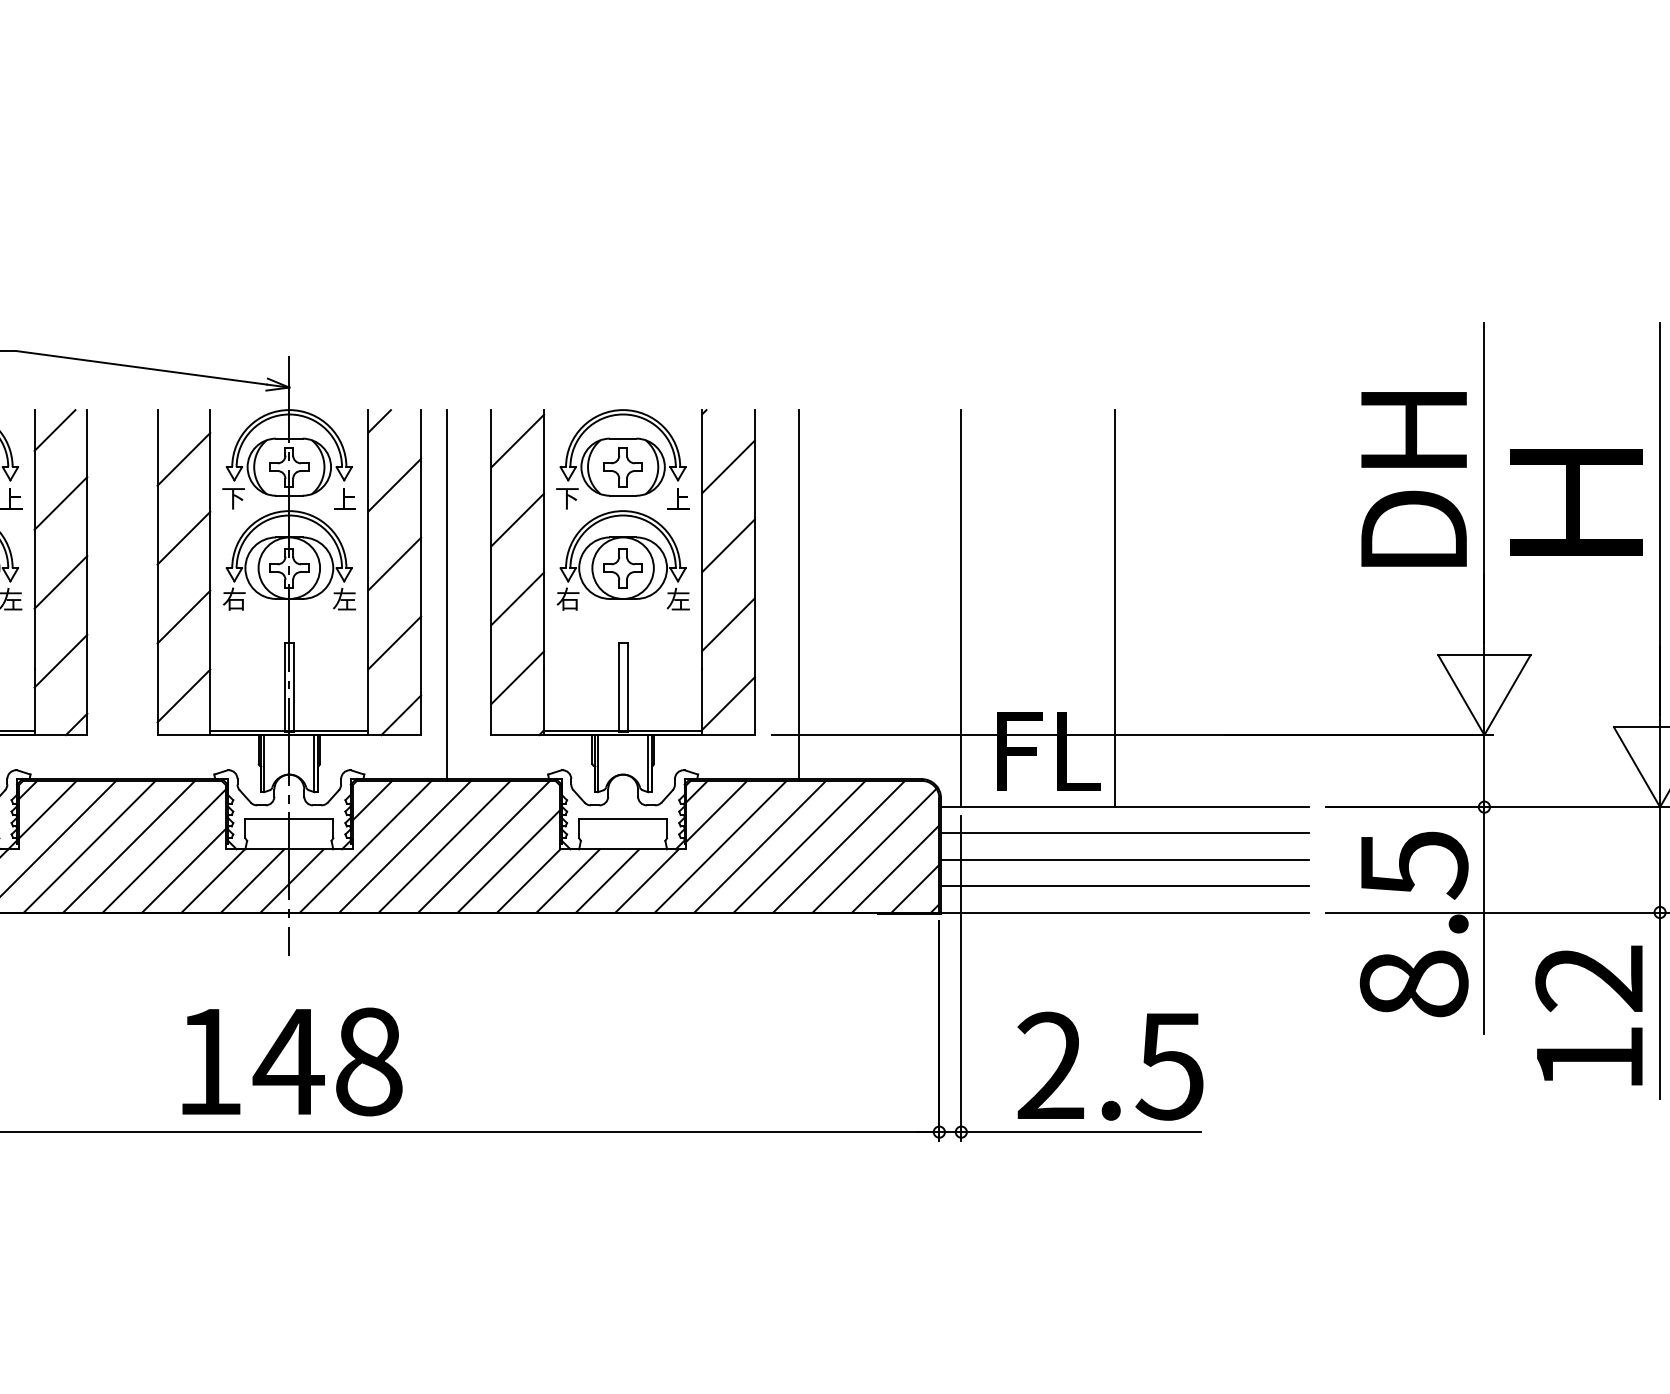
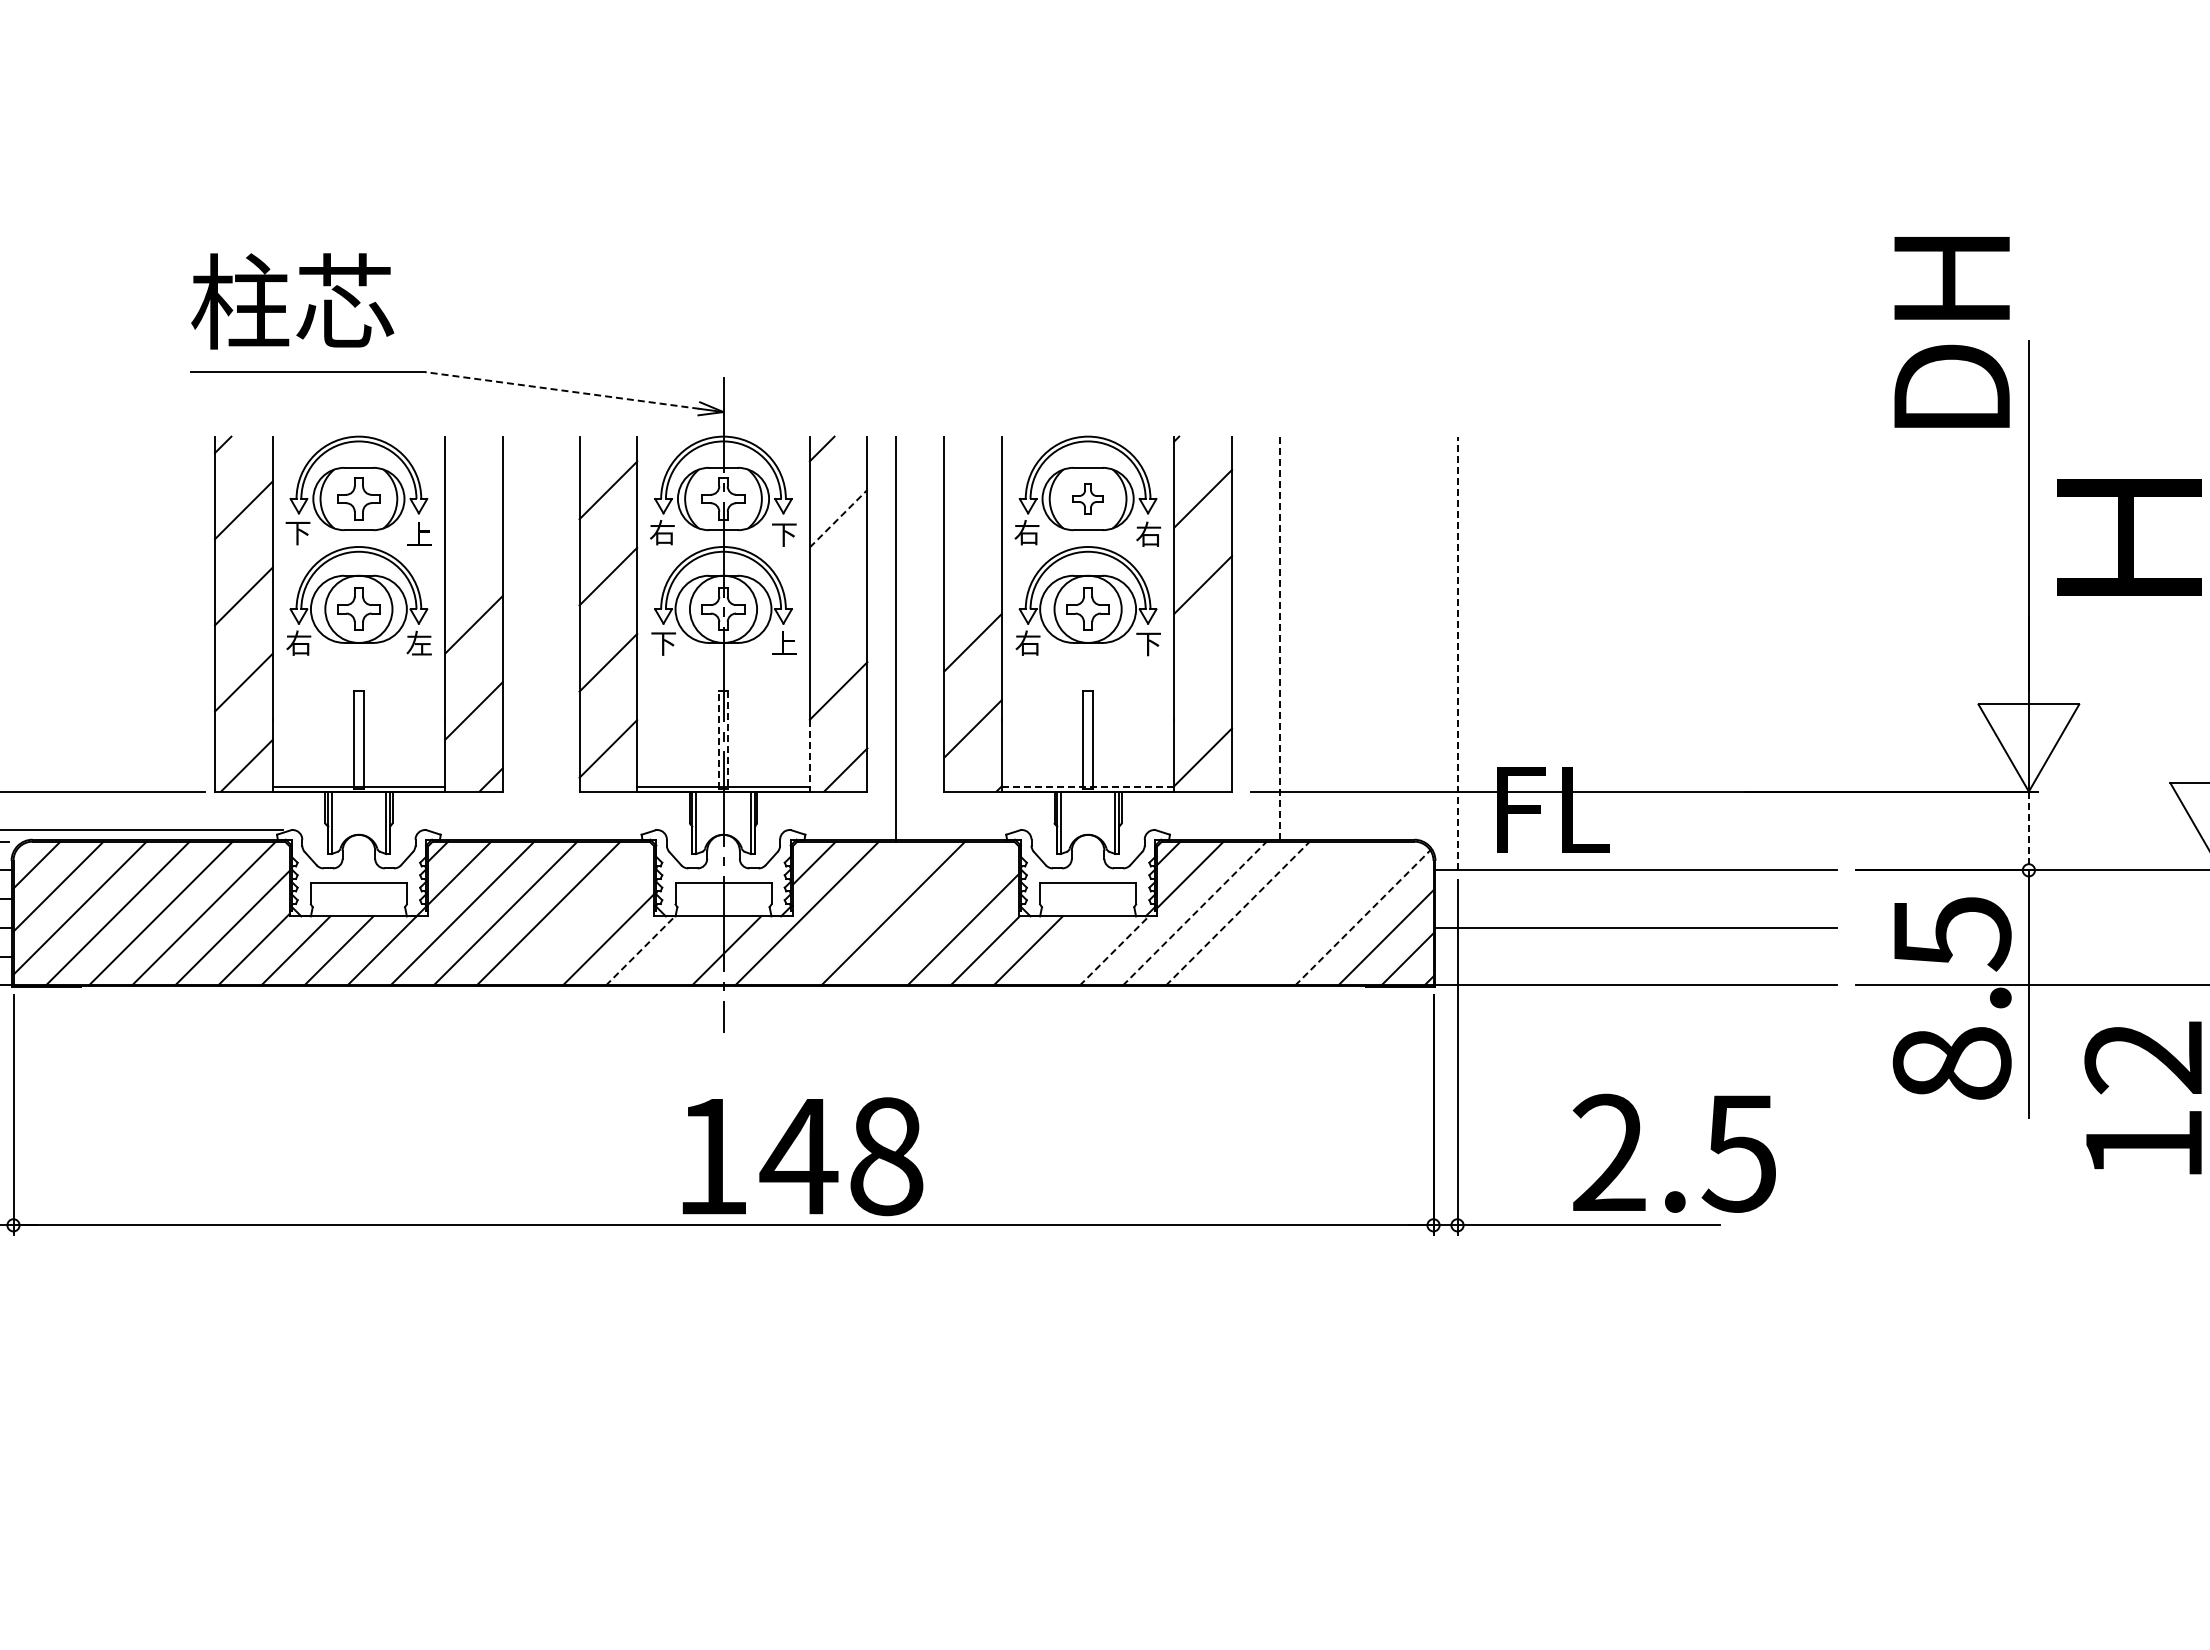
line: (141, 367) -> (561, 390), solid -> dashed
line: (54, 430) -> (467, 458), removed
line: (517, 441) -> (972, 470), removed
part: (622, 466) -> (1087, 498), size x0.7
text: (1413, 479) -> (1951, 332), moved
line: (394, 485) -> (838, 518), solid -> dashed
text: (232, 497) -> (661, 532), 下 -> 右
text: (566, 497) -> (1026, 532), 下 -> 右
text: (678, 498) -> (1148, 533), 上 -> 右
text: (345, 499) -> (784, 534), 上 -> 下
line: (60, 503) -> (473, 538), removed
line: (517, 519) -> (972, 556), removed
line: (394, 563) -> (838, 604), removed
line: (799, 595) -> (1280, 639), solid -> dashed
text: (234, 598) -> (663, 642), 右 -> 下
text: (344, 598) -> (783, 642), 左 -> 上
text: (677, 599) -> (1147, 643), 左 -> 下
line: (961, 608) -> (1457, 653), solid -> dashed
line: (1115, 608) -> (1625, 653), removed
line: (728, 624) -> (1203, 670), removed
line: (284, 687) -> (718, 739), solid -> dashed
line: (293, 687) -> (728, 739), solid -> dashed
line: (368, 702) -> (809, 755), solid -> dashed
line: (623, 730) -> (1088, 786), solid -> dashed
line: (1484, 771) -> (2028, 831), solid -> dashed
line: (1124, 833) -> (1635, 899), removed
line: (405, 846) -> (850, 913), removed
line: (484, 846) -> (936, 913), removed
line: (720, 846) -> (1194, 913), solid -> dashed
line: (759, 846) -> (1237, 913), solid -> dashed
line: (799, 846) -> (1280, 913), removed
line: (839, 846) -> (1324, 913), removed
line: (164, 849) -> (587, 916), removed
line: (875, 850) -> (1363, 917), solid -> dashed
line: (252, 880) -> (683, 950), removed
line: (607, 880) -> (1070, 950), removed
line: (213, 881) -> (640, 951), solid -> dashed
line: (647, 881) -> (1114, 951), solid -> dashed
line: (1124, 886) -> (1635, 956), removed
text: (292, 1061) -> (802, 1156), moved
text: (1109, 1065) -> (1673, 1152), moved

